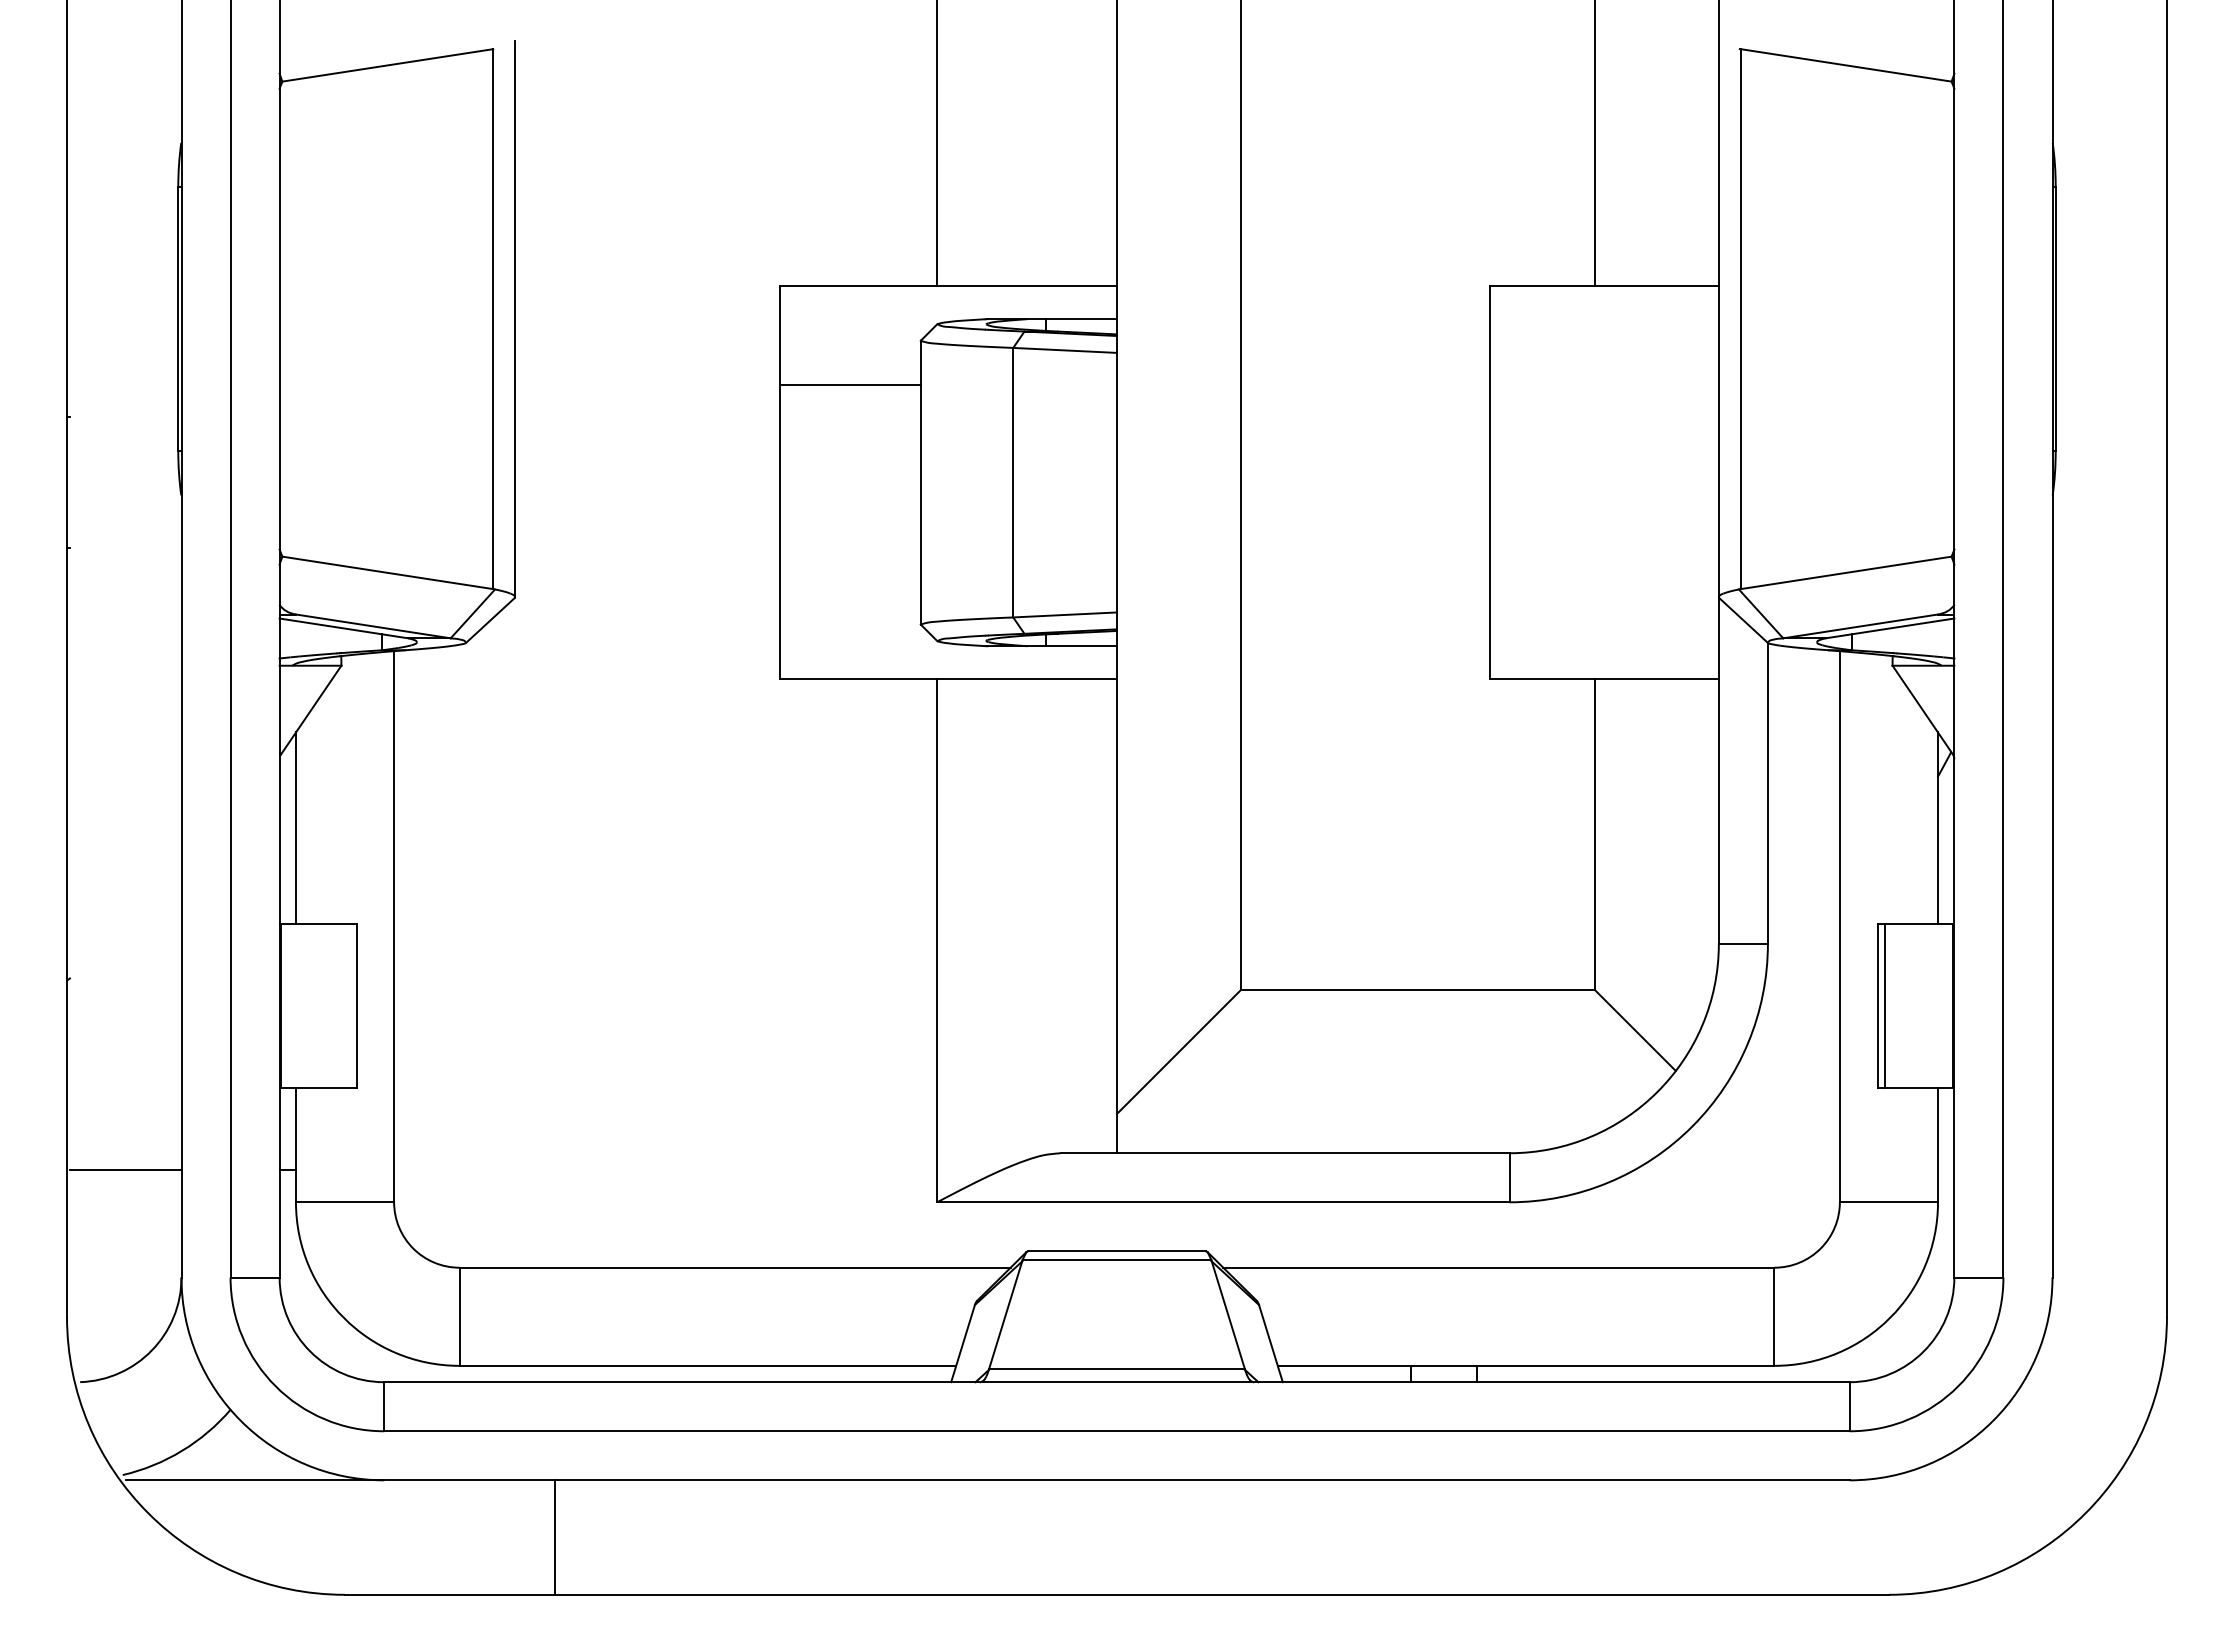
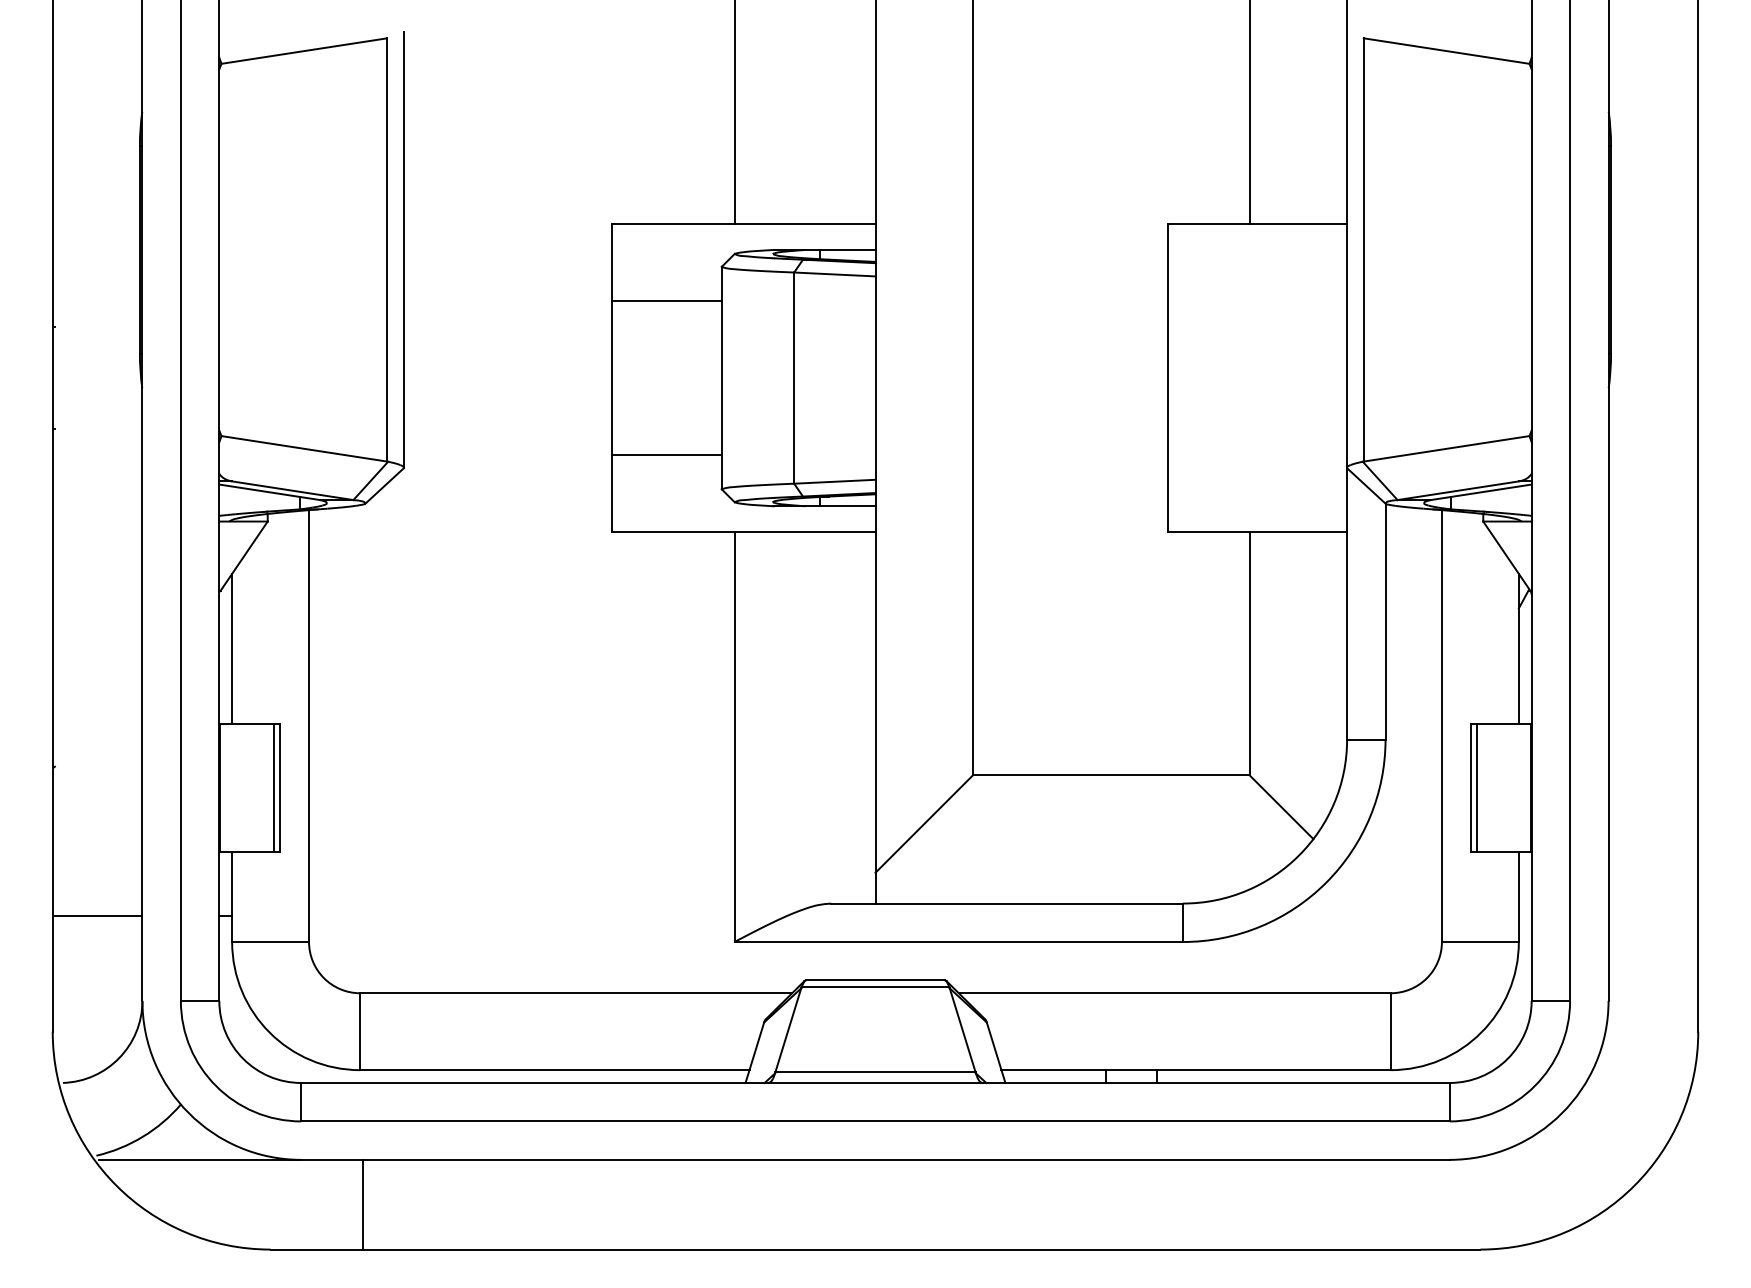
line: (850, 580) -> (666, 454), added
line: (348, 1005) -> (273, 787), added
line: (554, 1537) -> (362, 1204), moved

